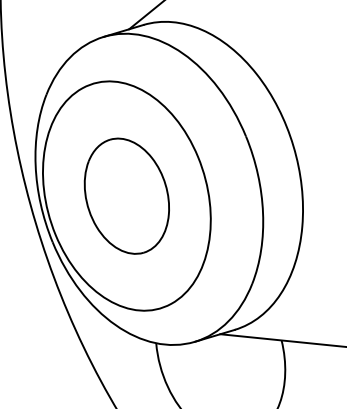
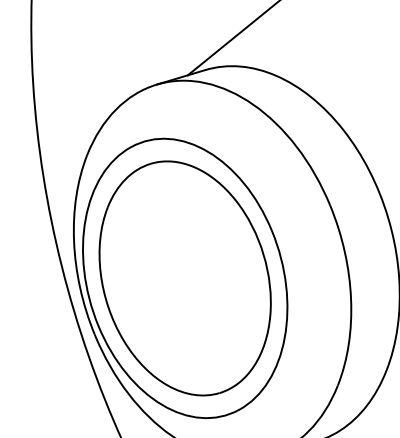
part: (126, 196) -> (184, 278), size x1.67

